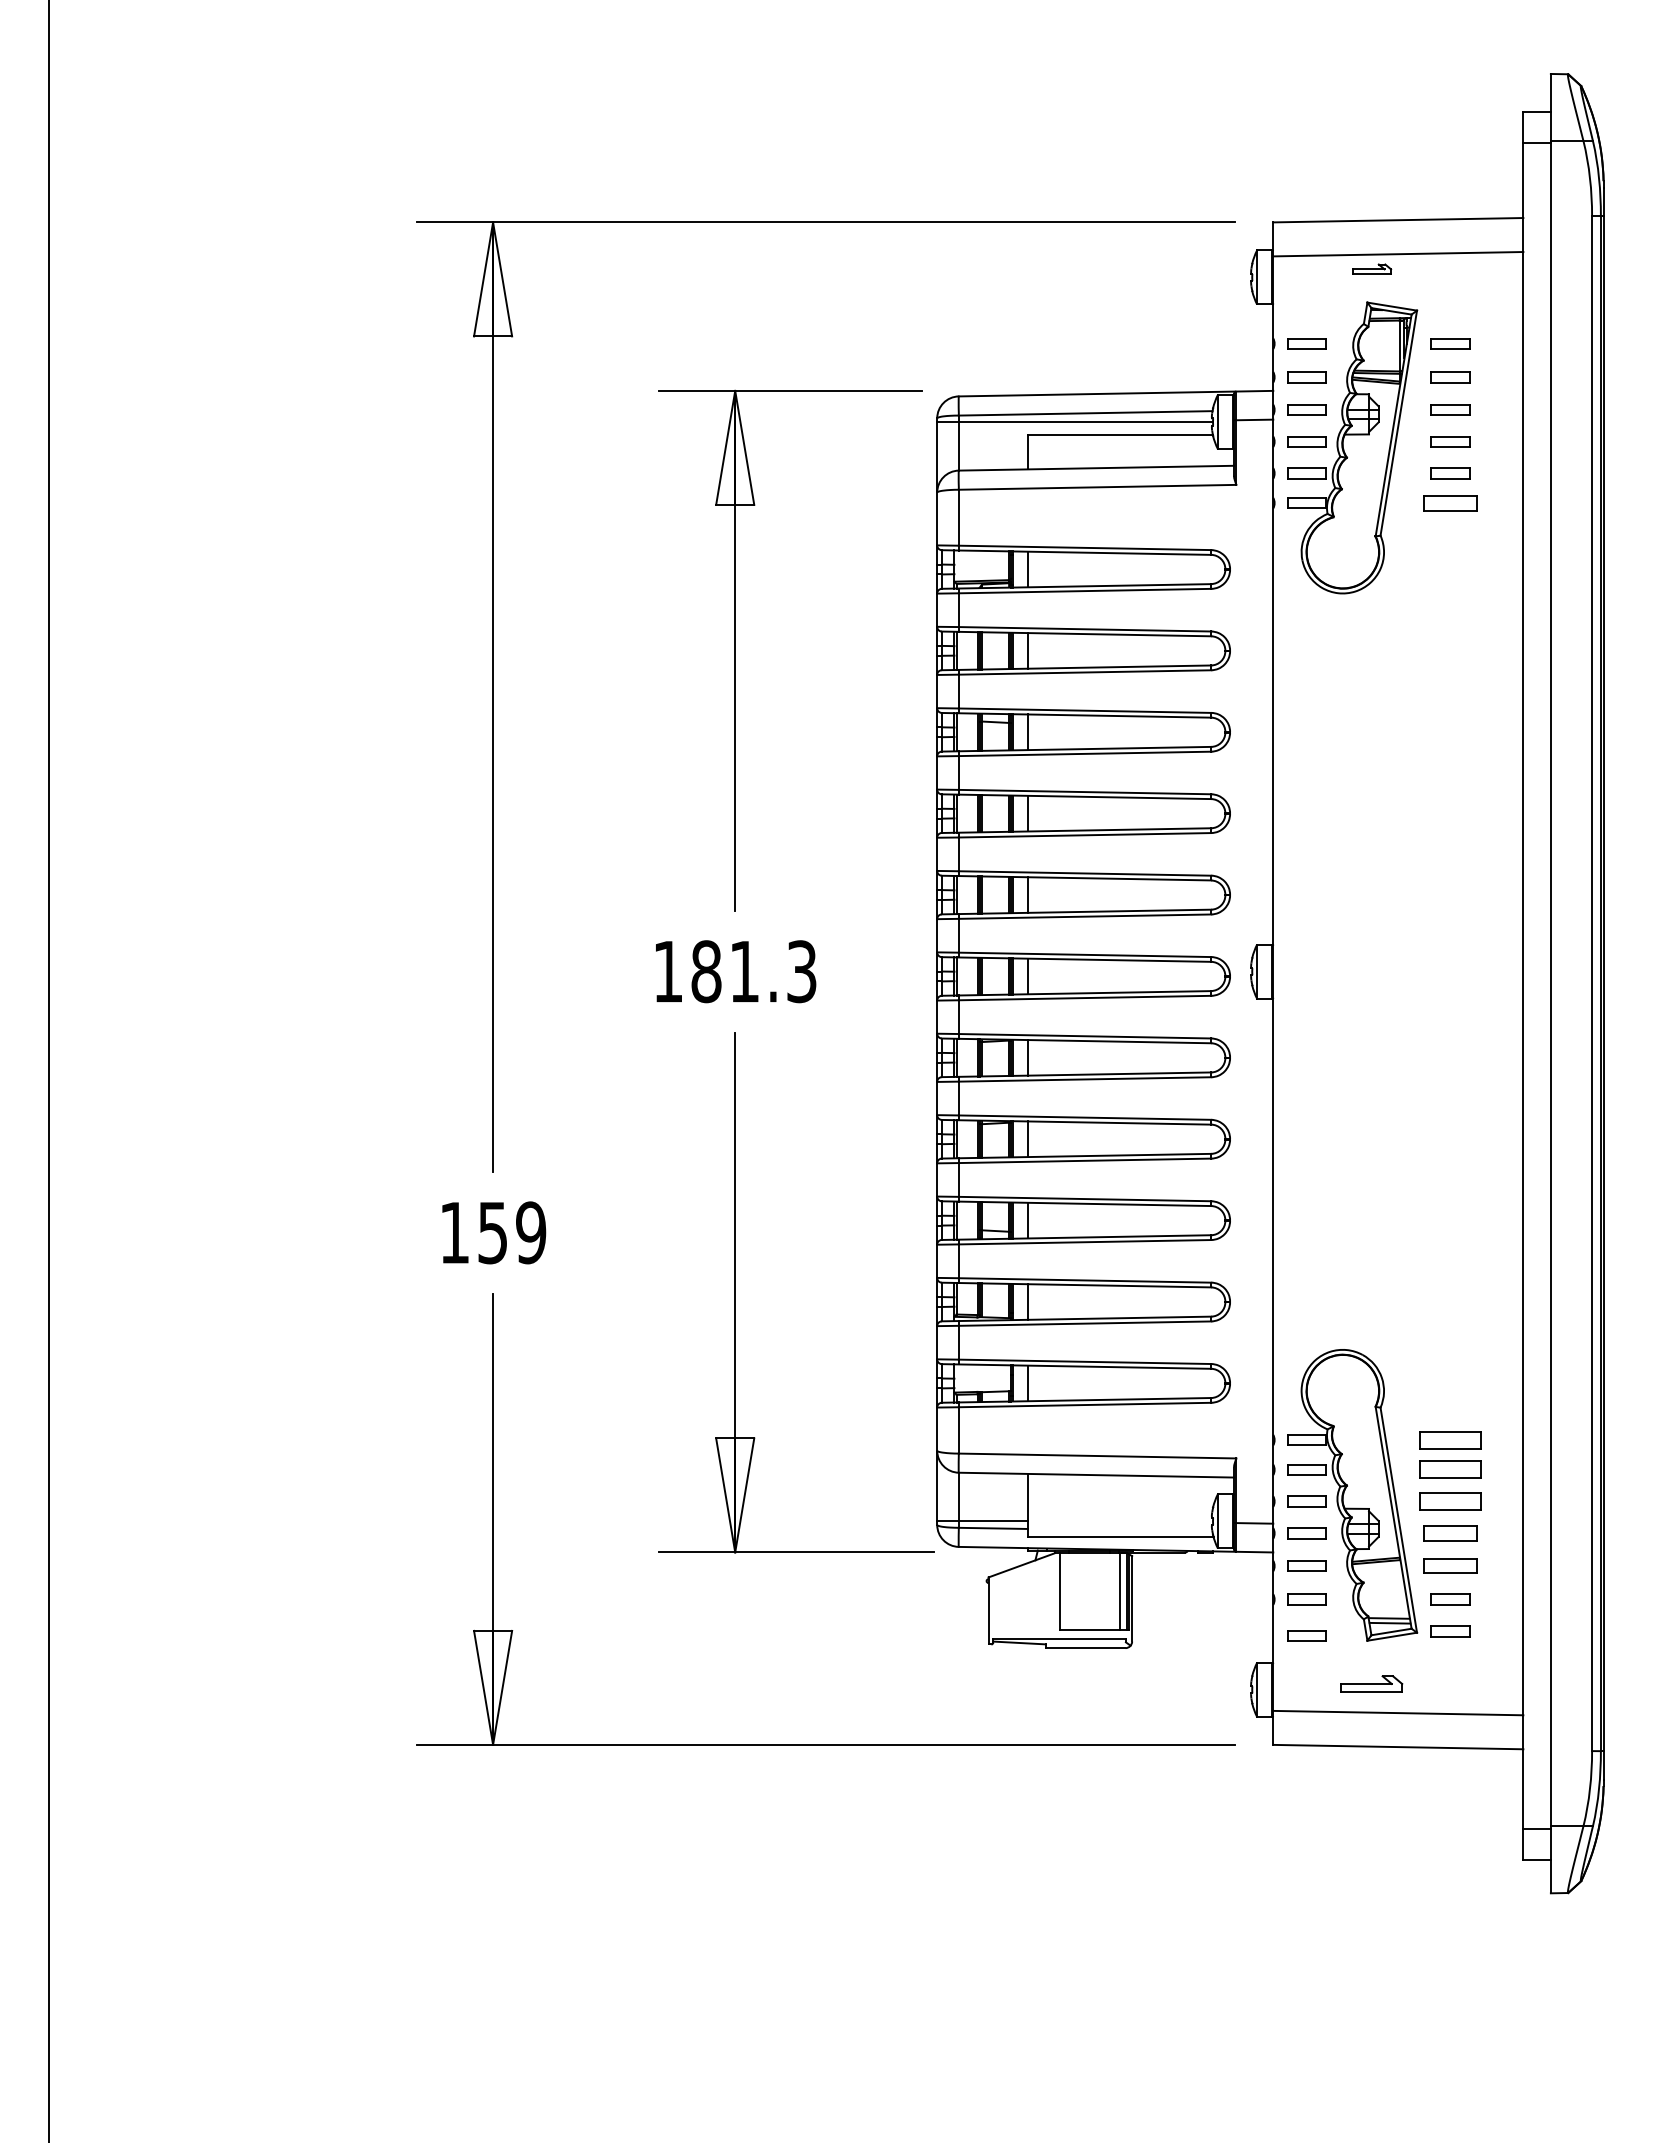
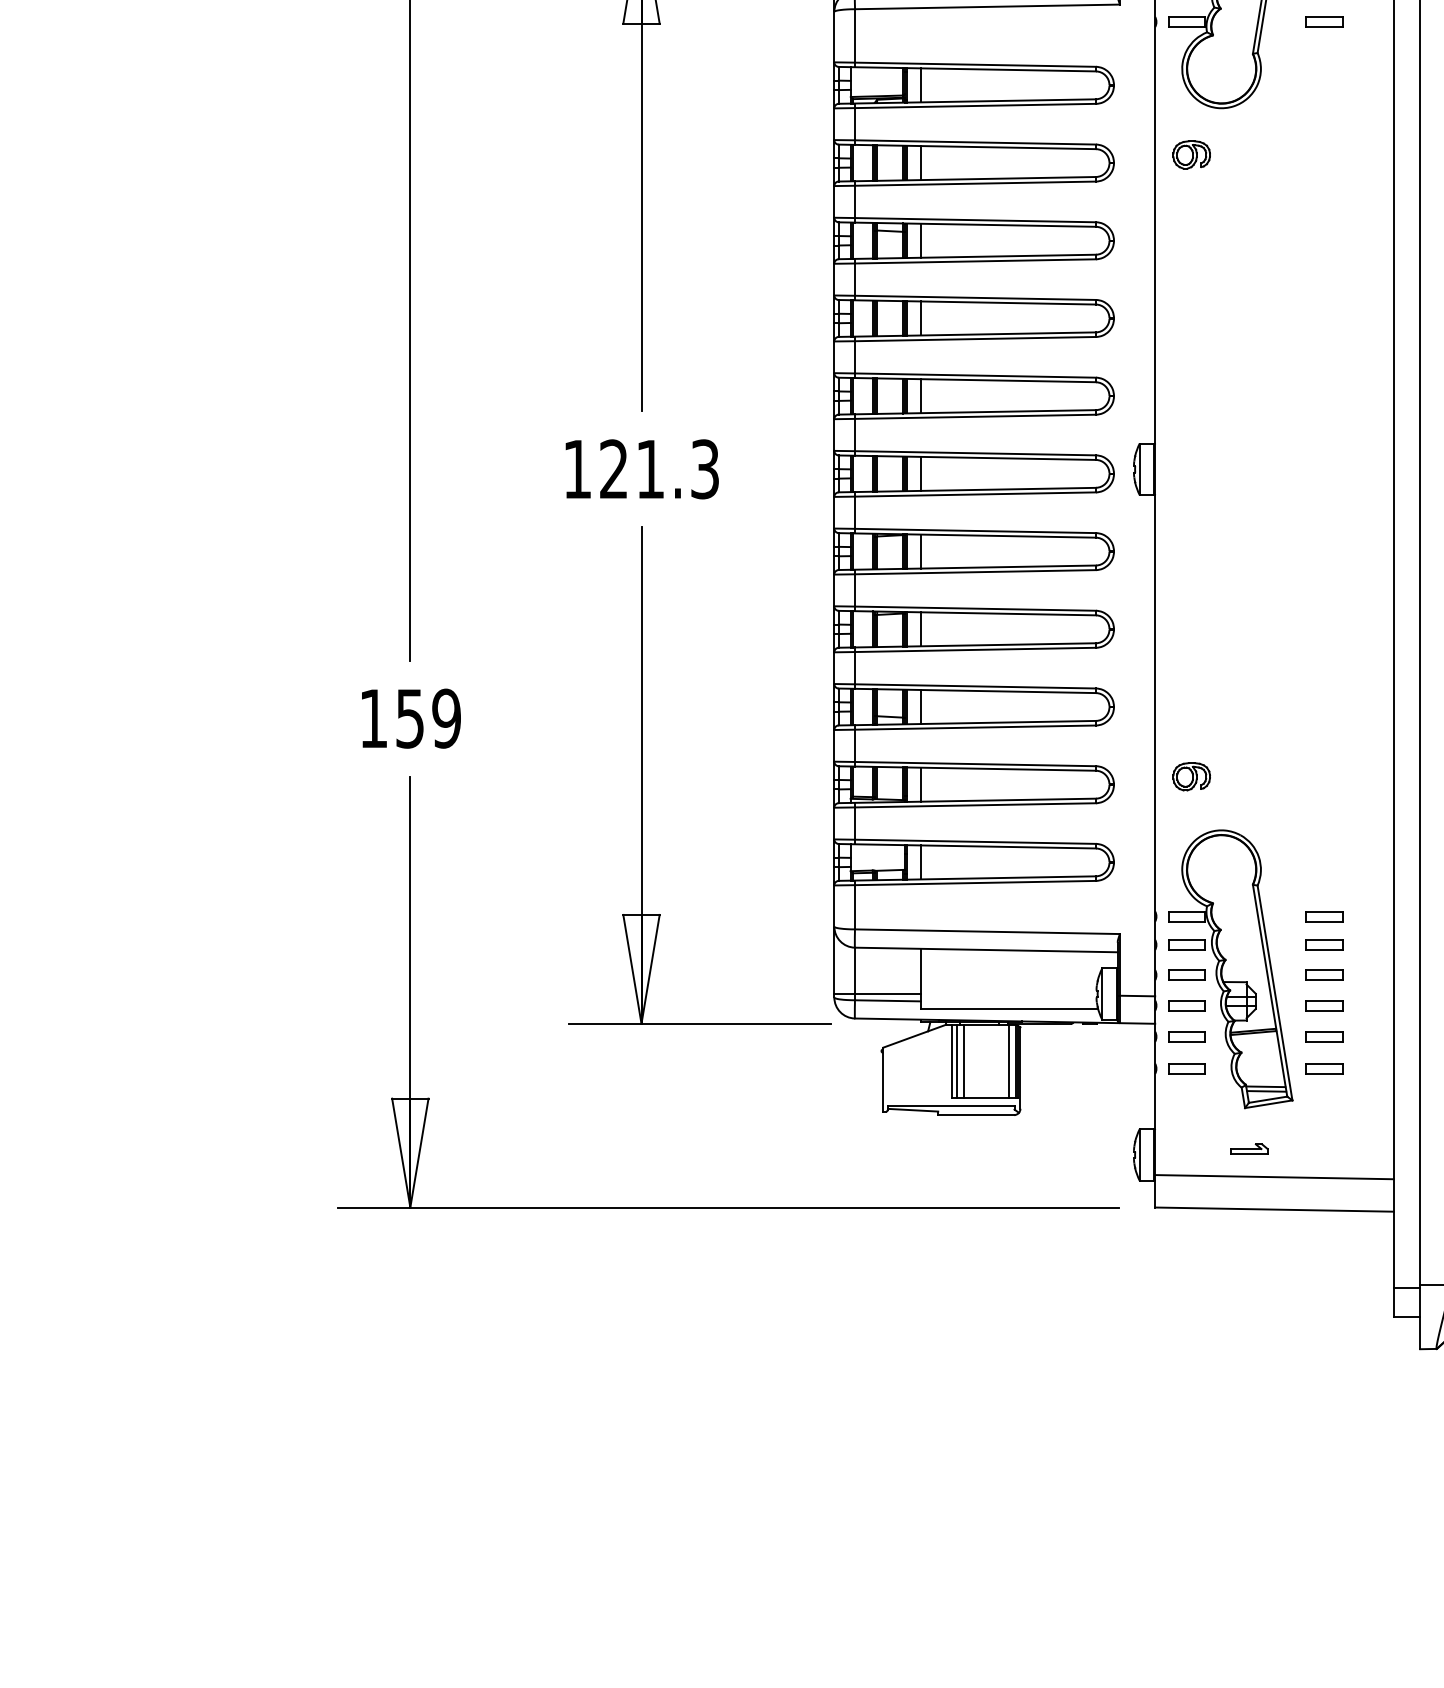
part: (1450, 502) -> (1324, 21), size x0.71
part: (1311, 642) -> (1191, 155), added
text: (706, 971) -> (614, 469), 181.3 -> 121.3
part: (1311, 1293) -> (1191, 776), added
part: (1450, 1439) -> (1324, 915), size x0.62
part: (1450, 1469) -> (1324, 944), size x0.62
part: (1450, 1501) -> (1324, 975), size x0.62
part: (1450, 1533) -> (1324, 1005), size x0.71
part: (1450, 1565) -> (1324, 1036), size x0.71
line: (1065, 1591) -> (956, 1061), added
line: (1072, 1591) -> (963, 1061), added
part: (1450, 1631) -> (1324, 1099), removed
part: (1306, 1635) -> (1186, 1103), removed
part: (1372, 1682) -> (1249, 1147), size x0.62

